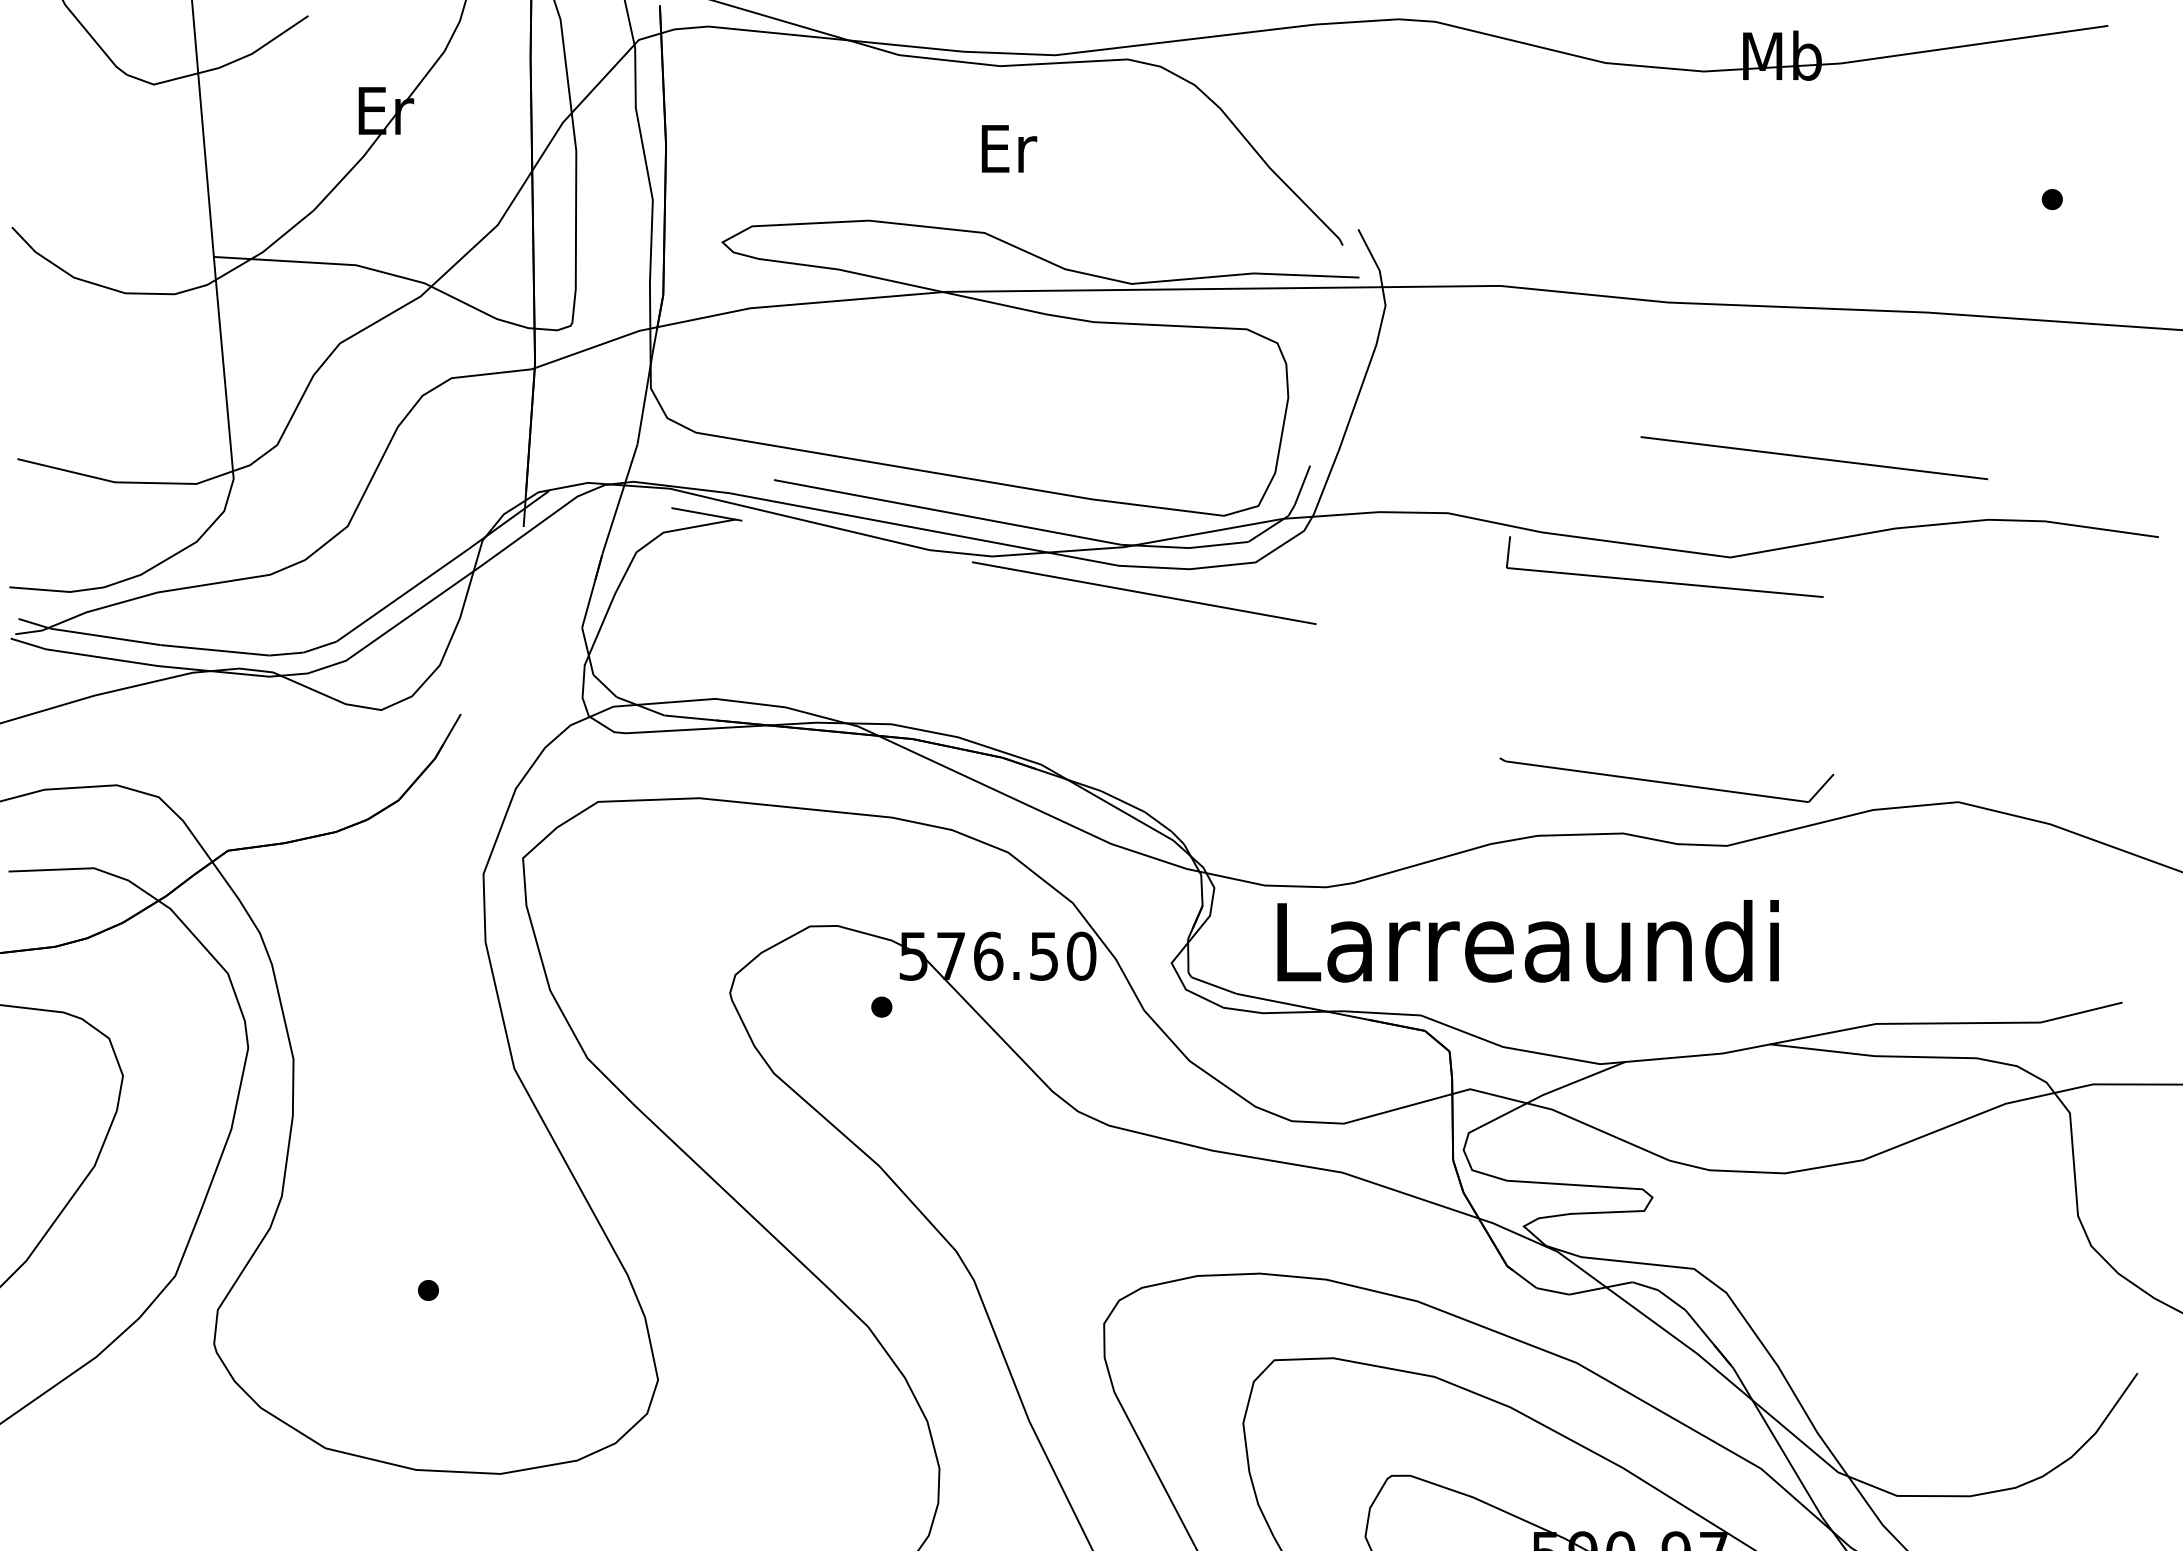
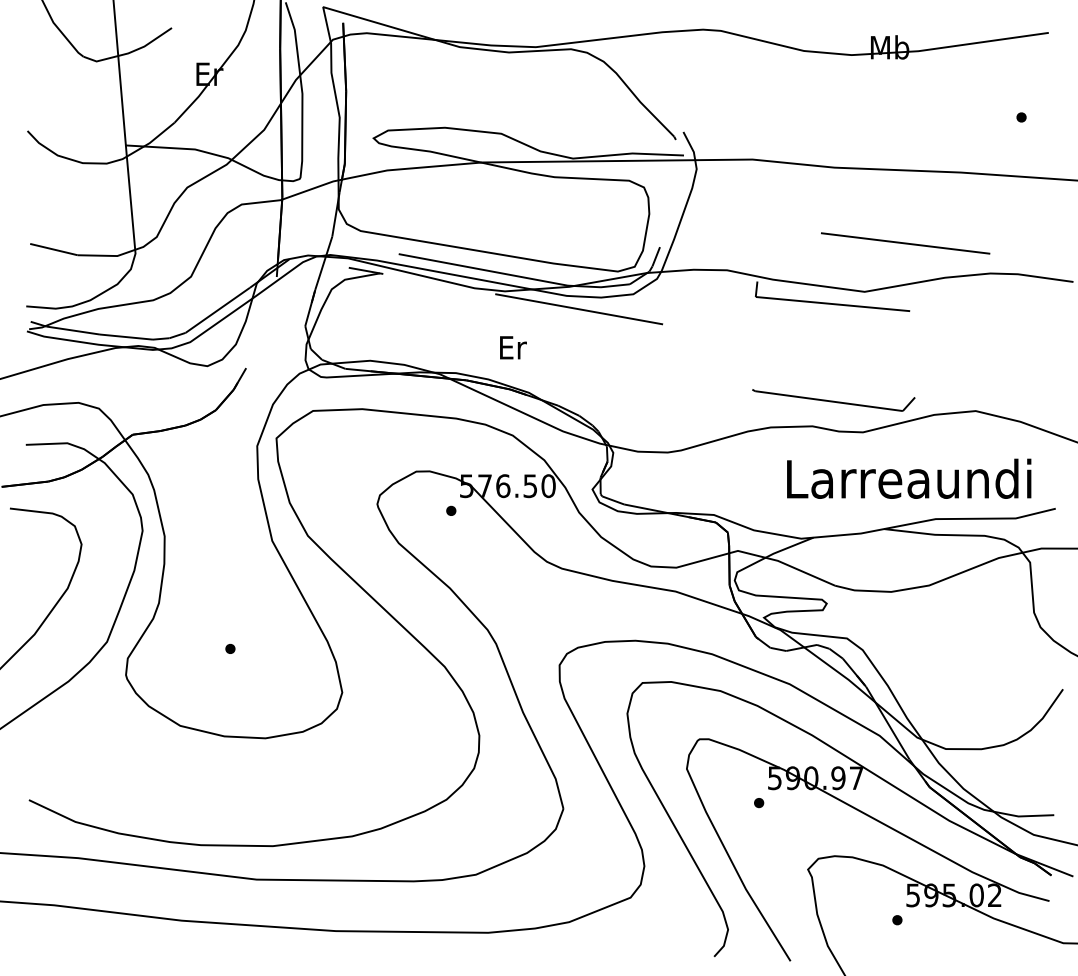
text: (1009, 148) -> (513, 347), moved
text: (1528, 940) -> (909, 478), moved

